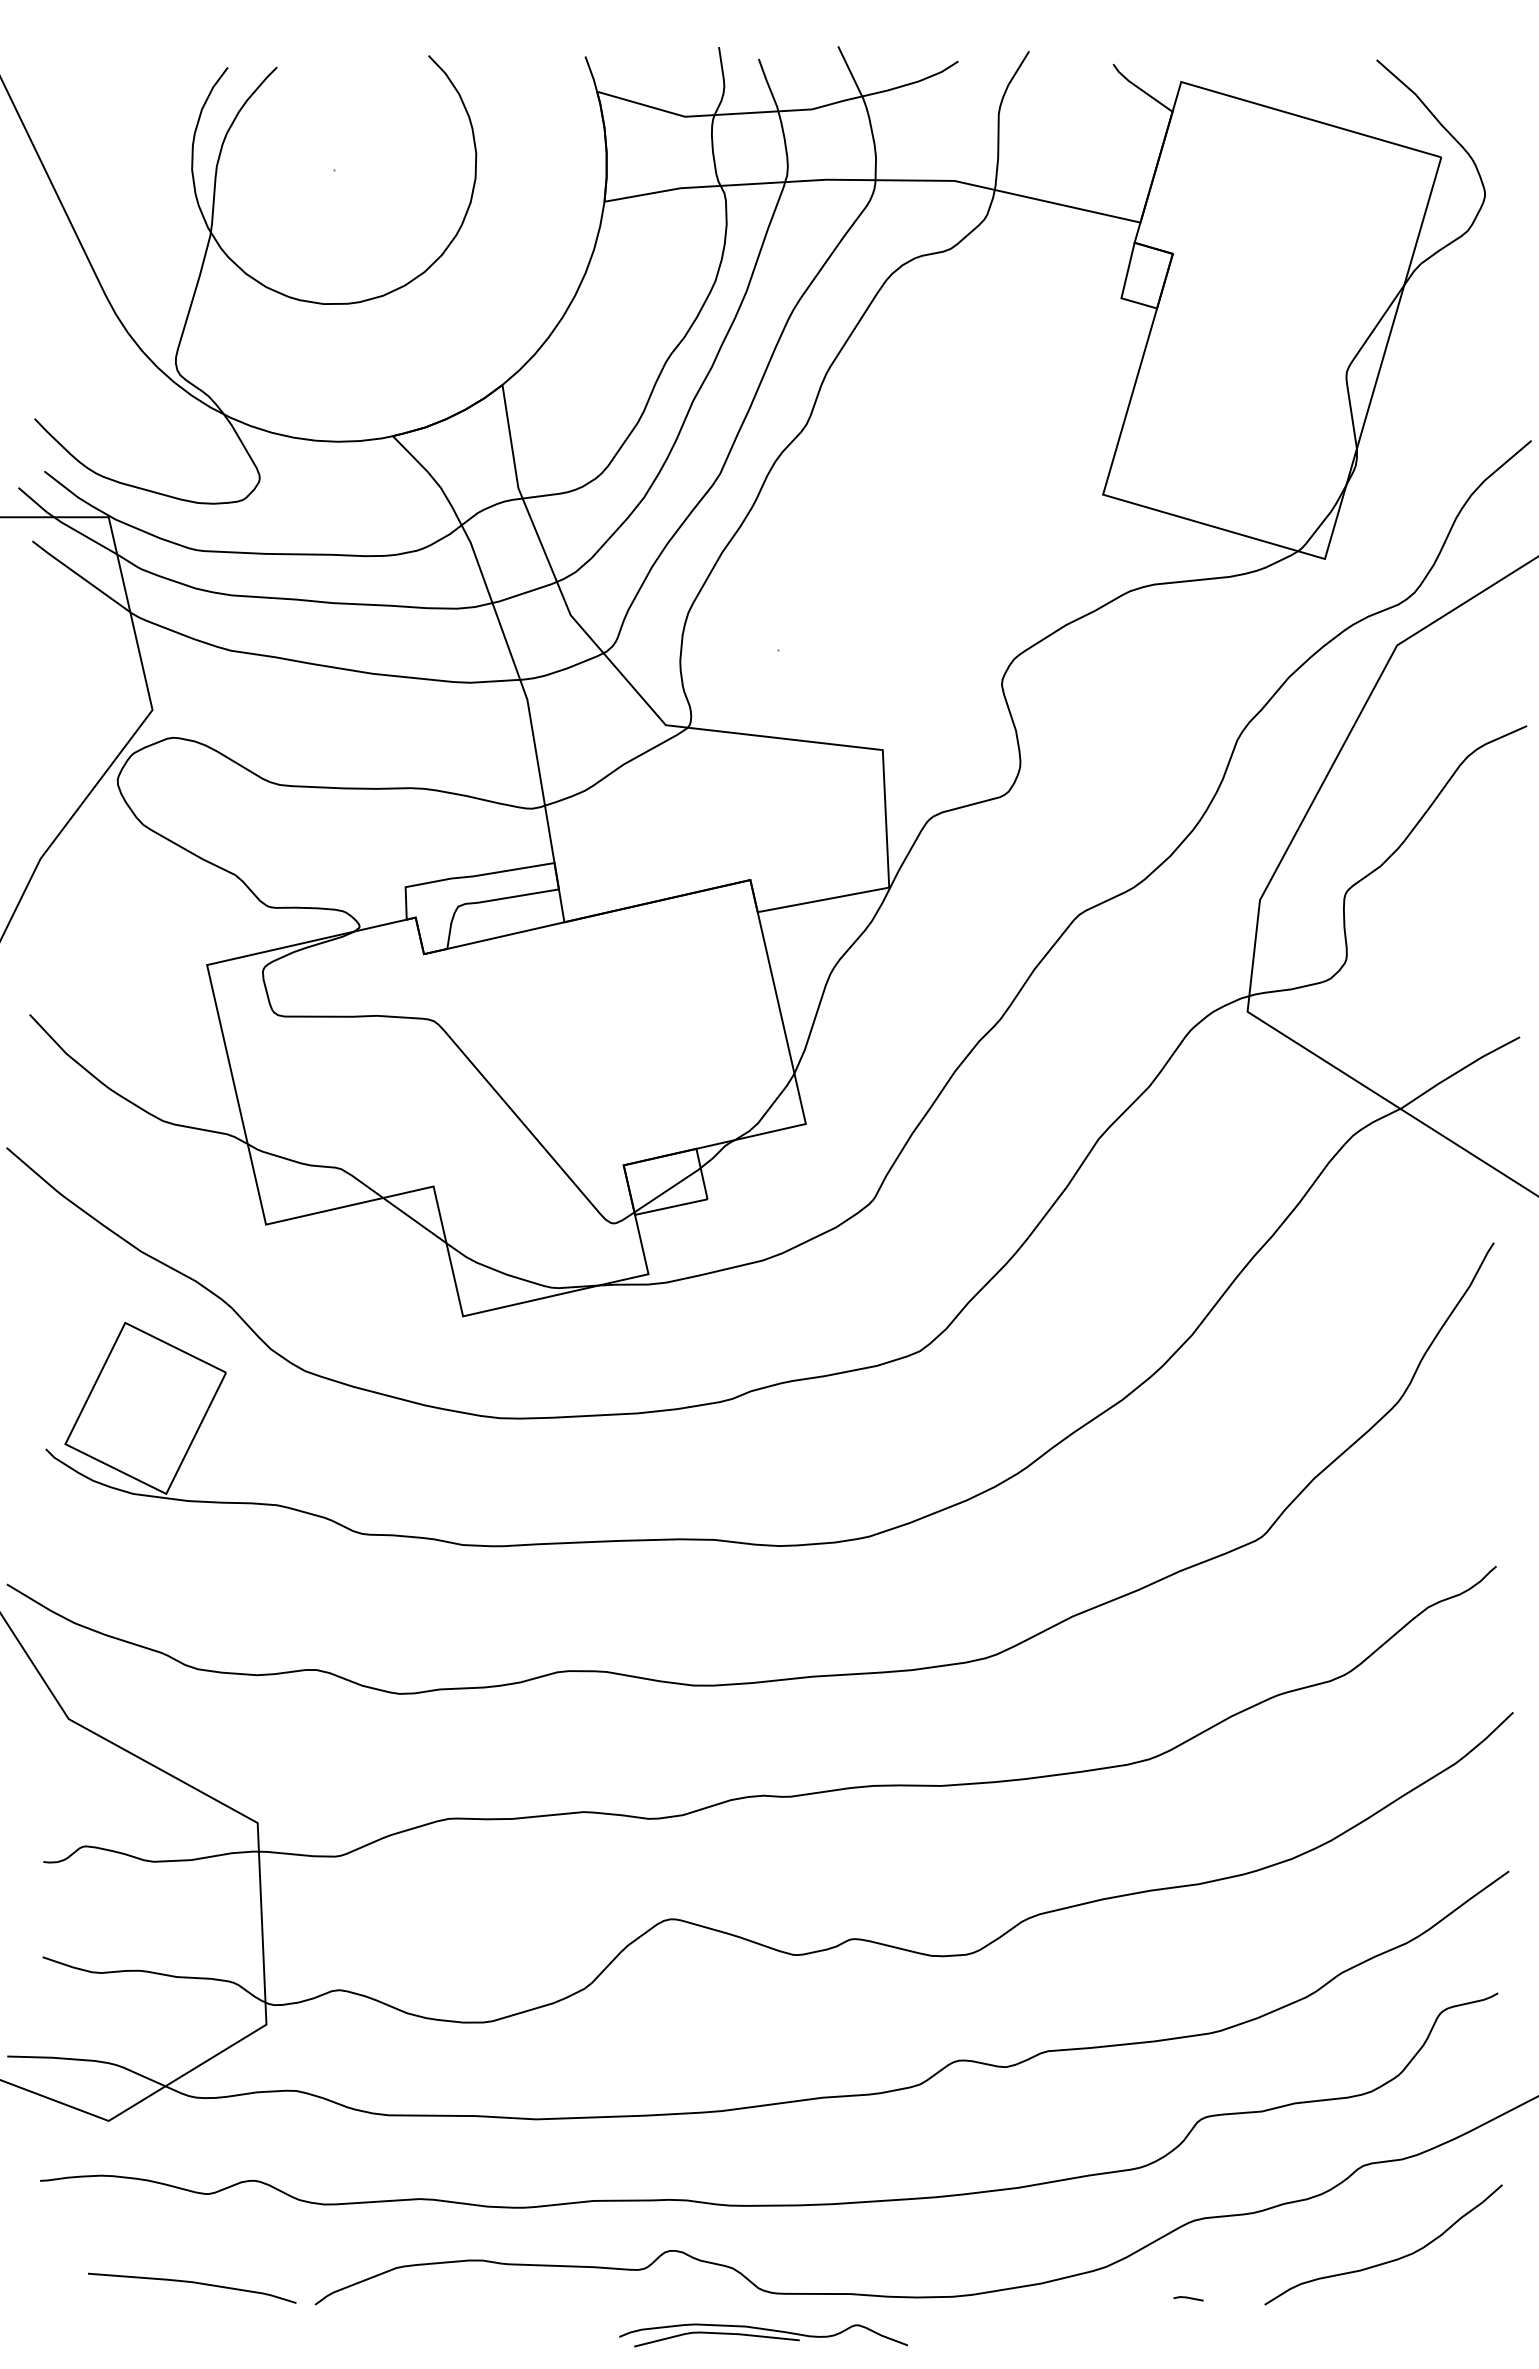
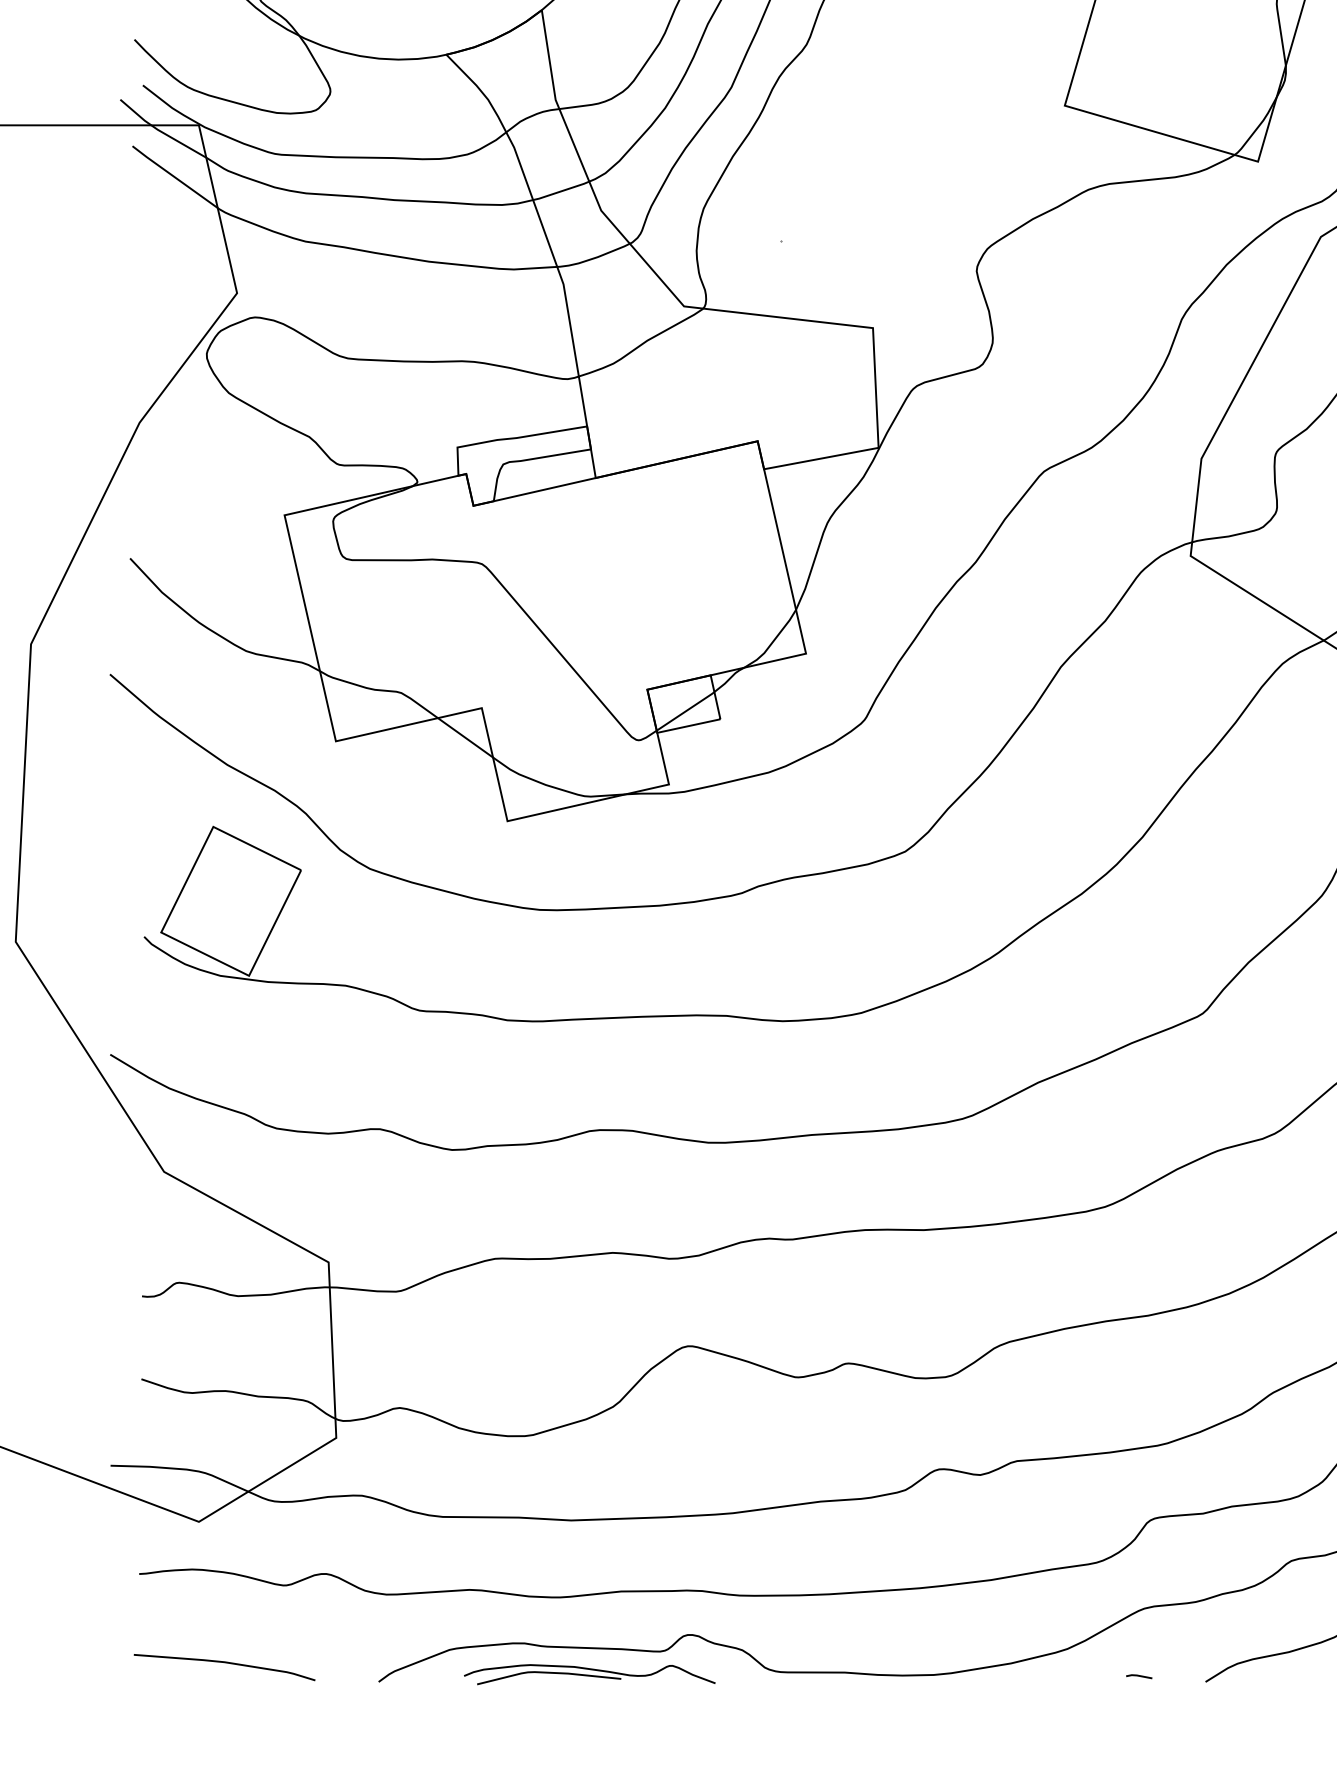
curve: (192, 2283) -> (224, 1663), moved
part: (763, 2335) -> (589, 1674), moved

